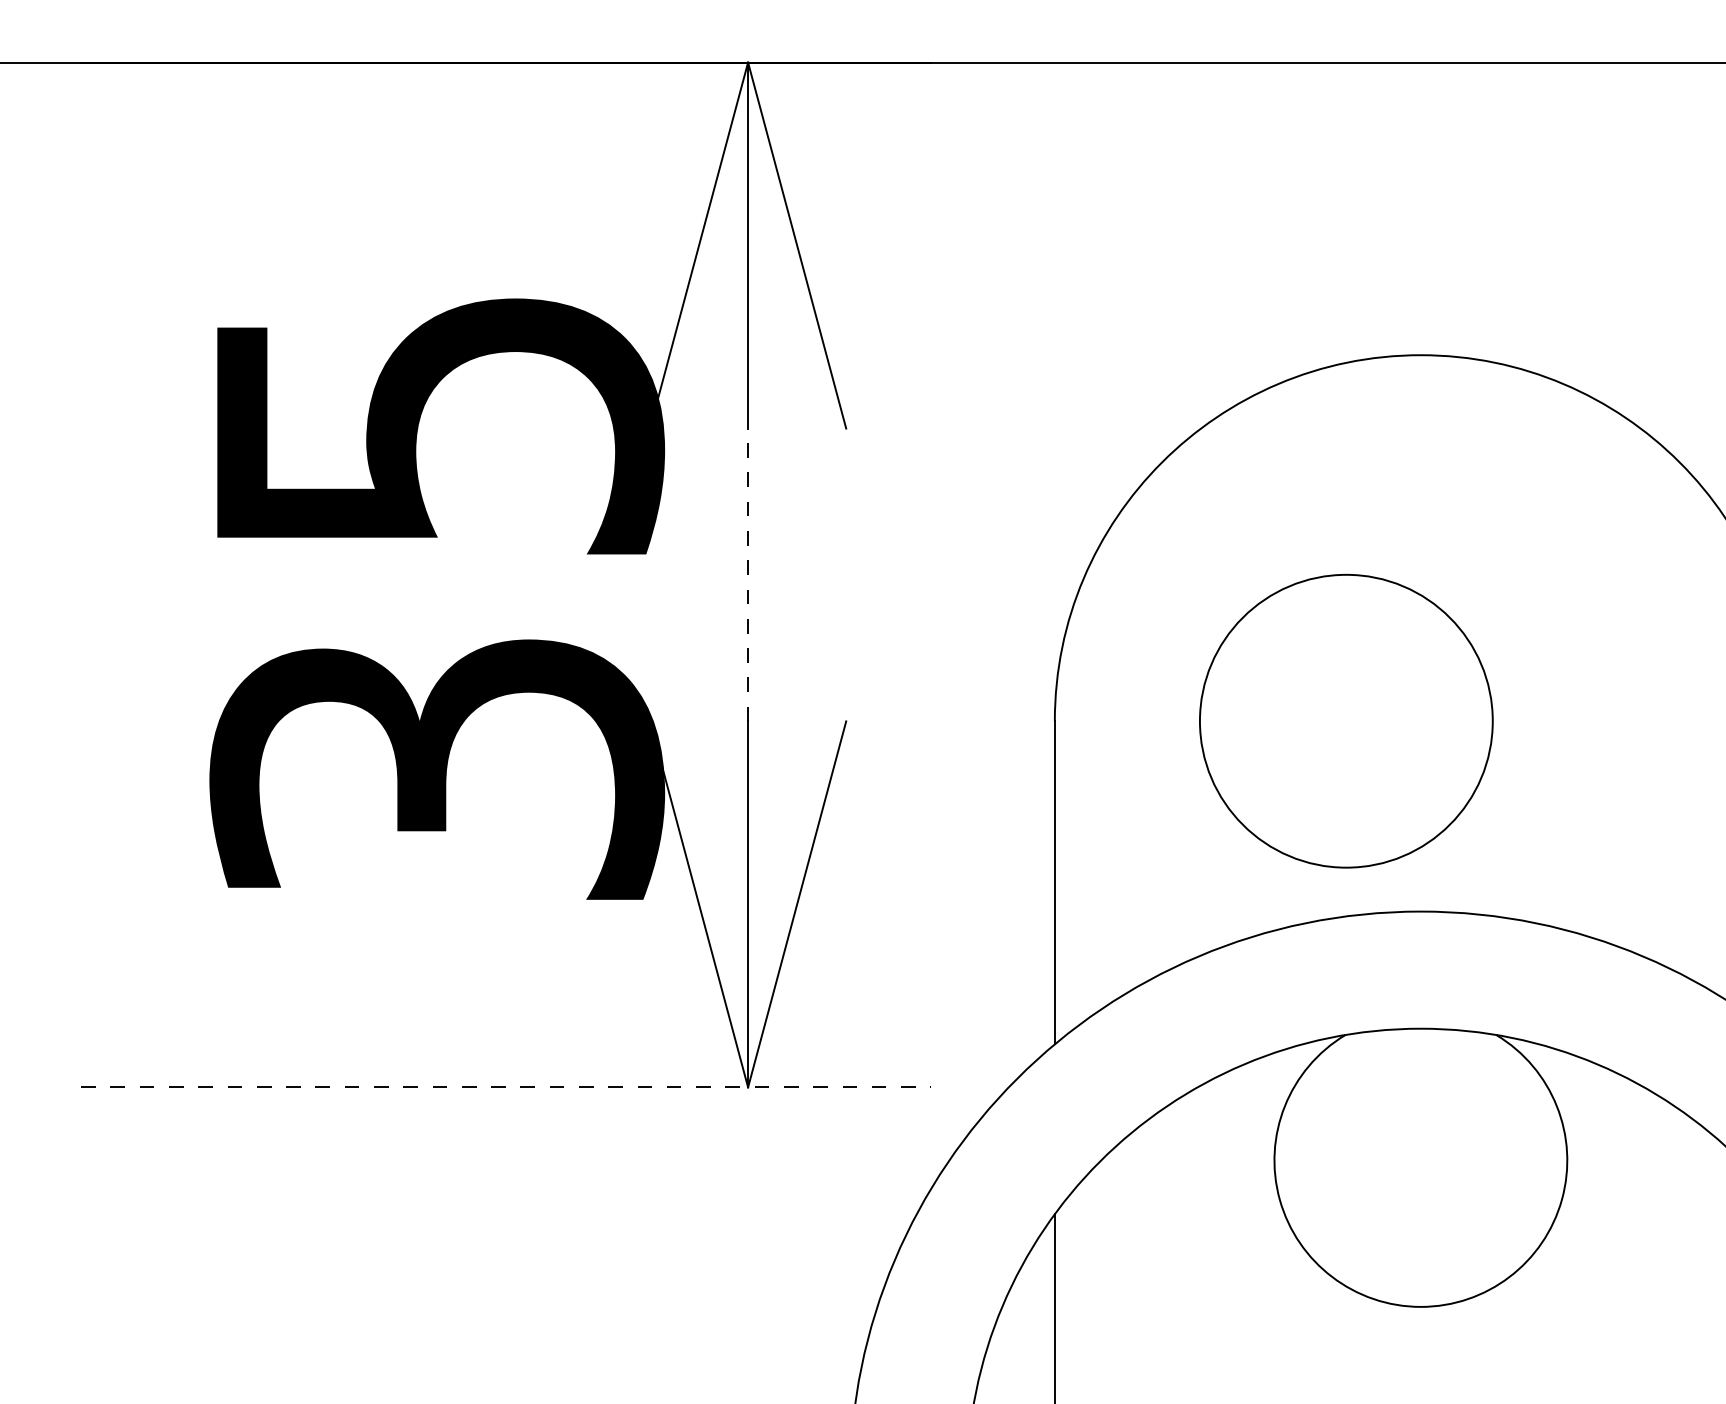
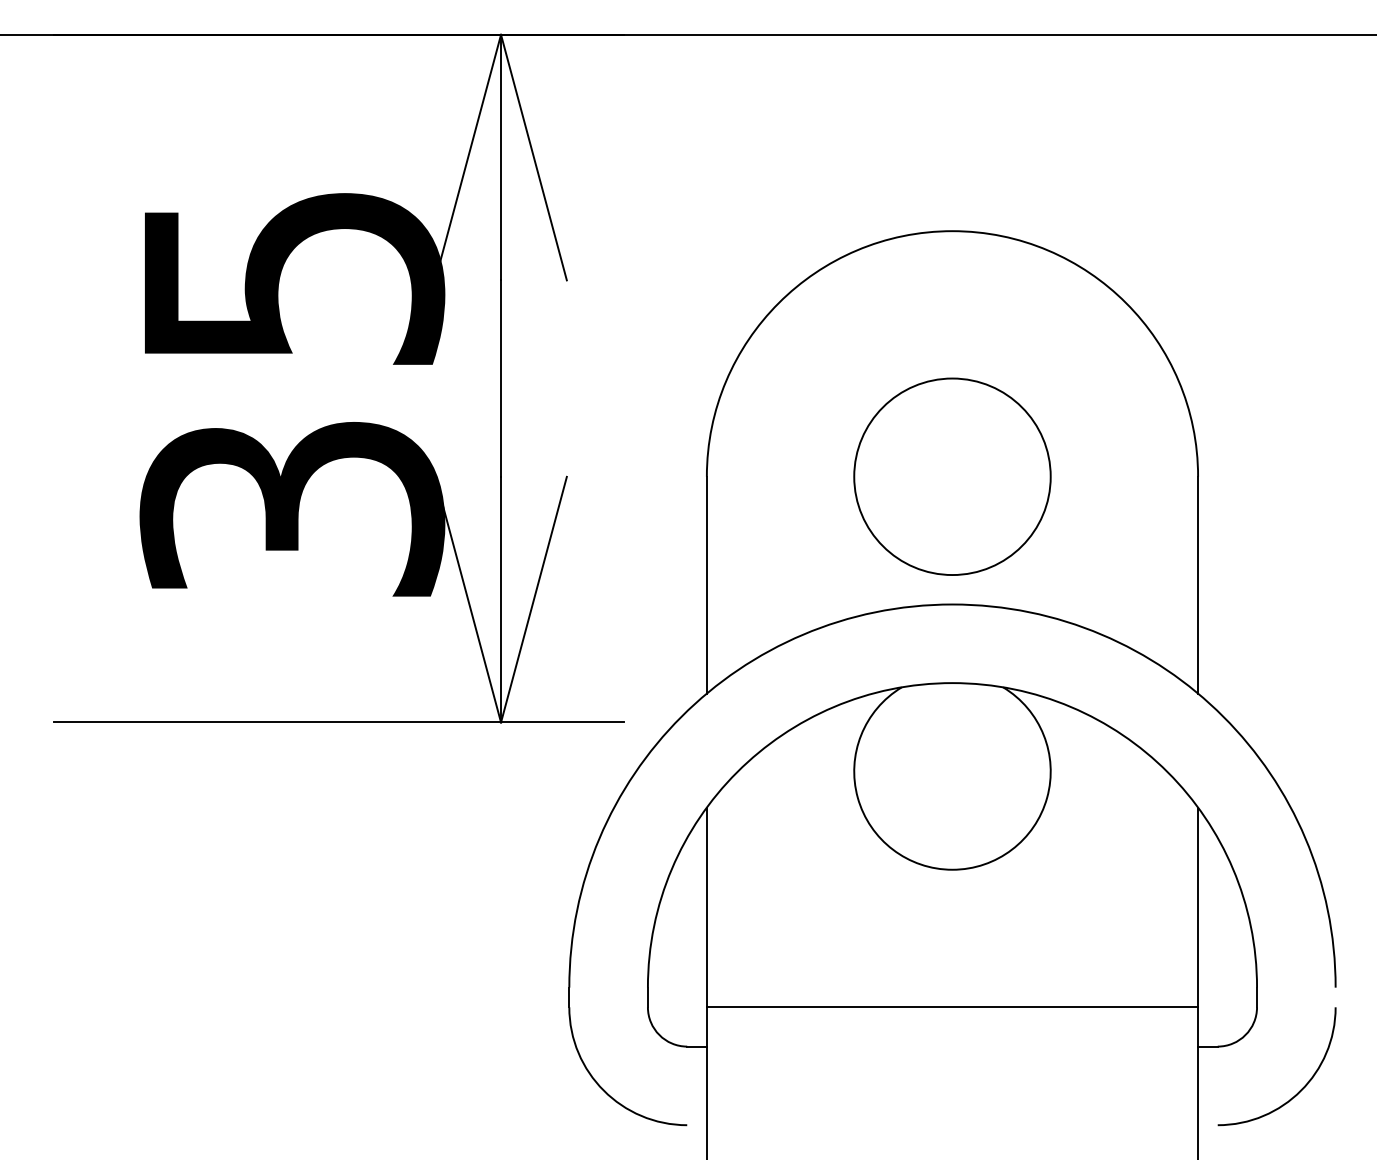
line: (748, 574) -> (501, 378), dashed -> solid
circle: (1346, 720) -> (952, 476), moved
line: (507, 1087) -> (339, 722), dashed -> solid

